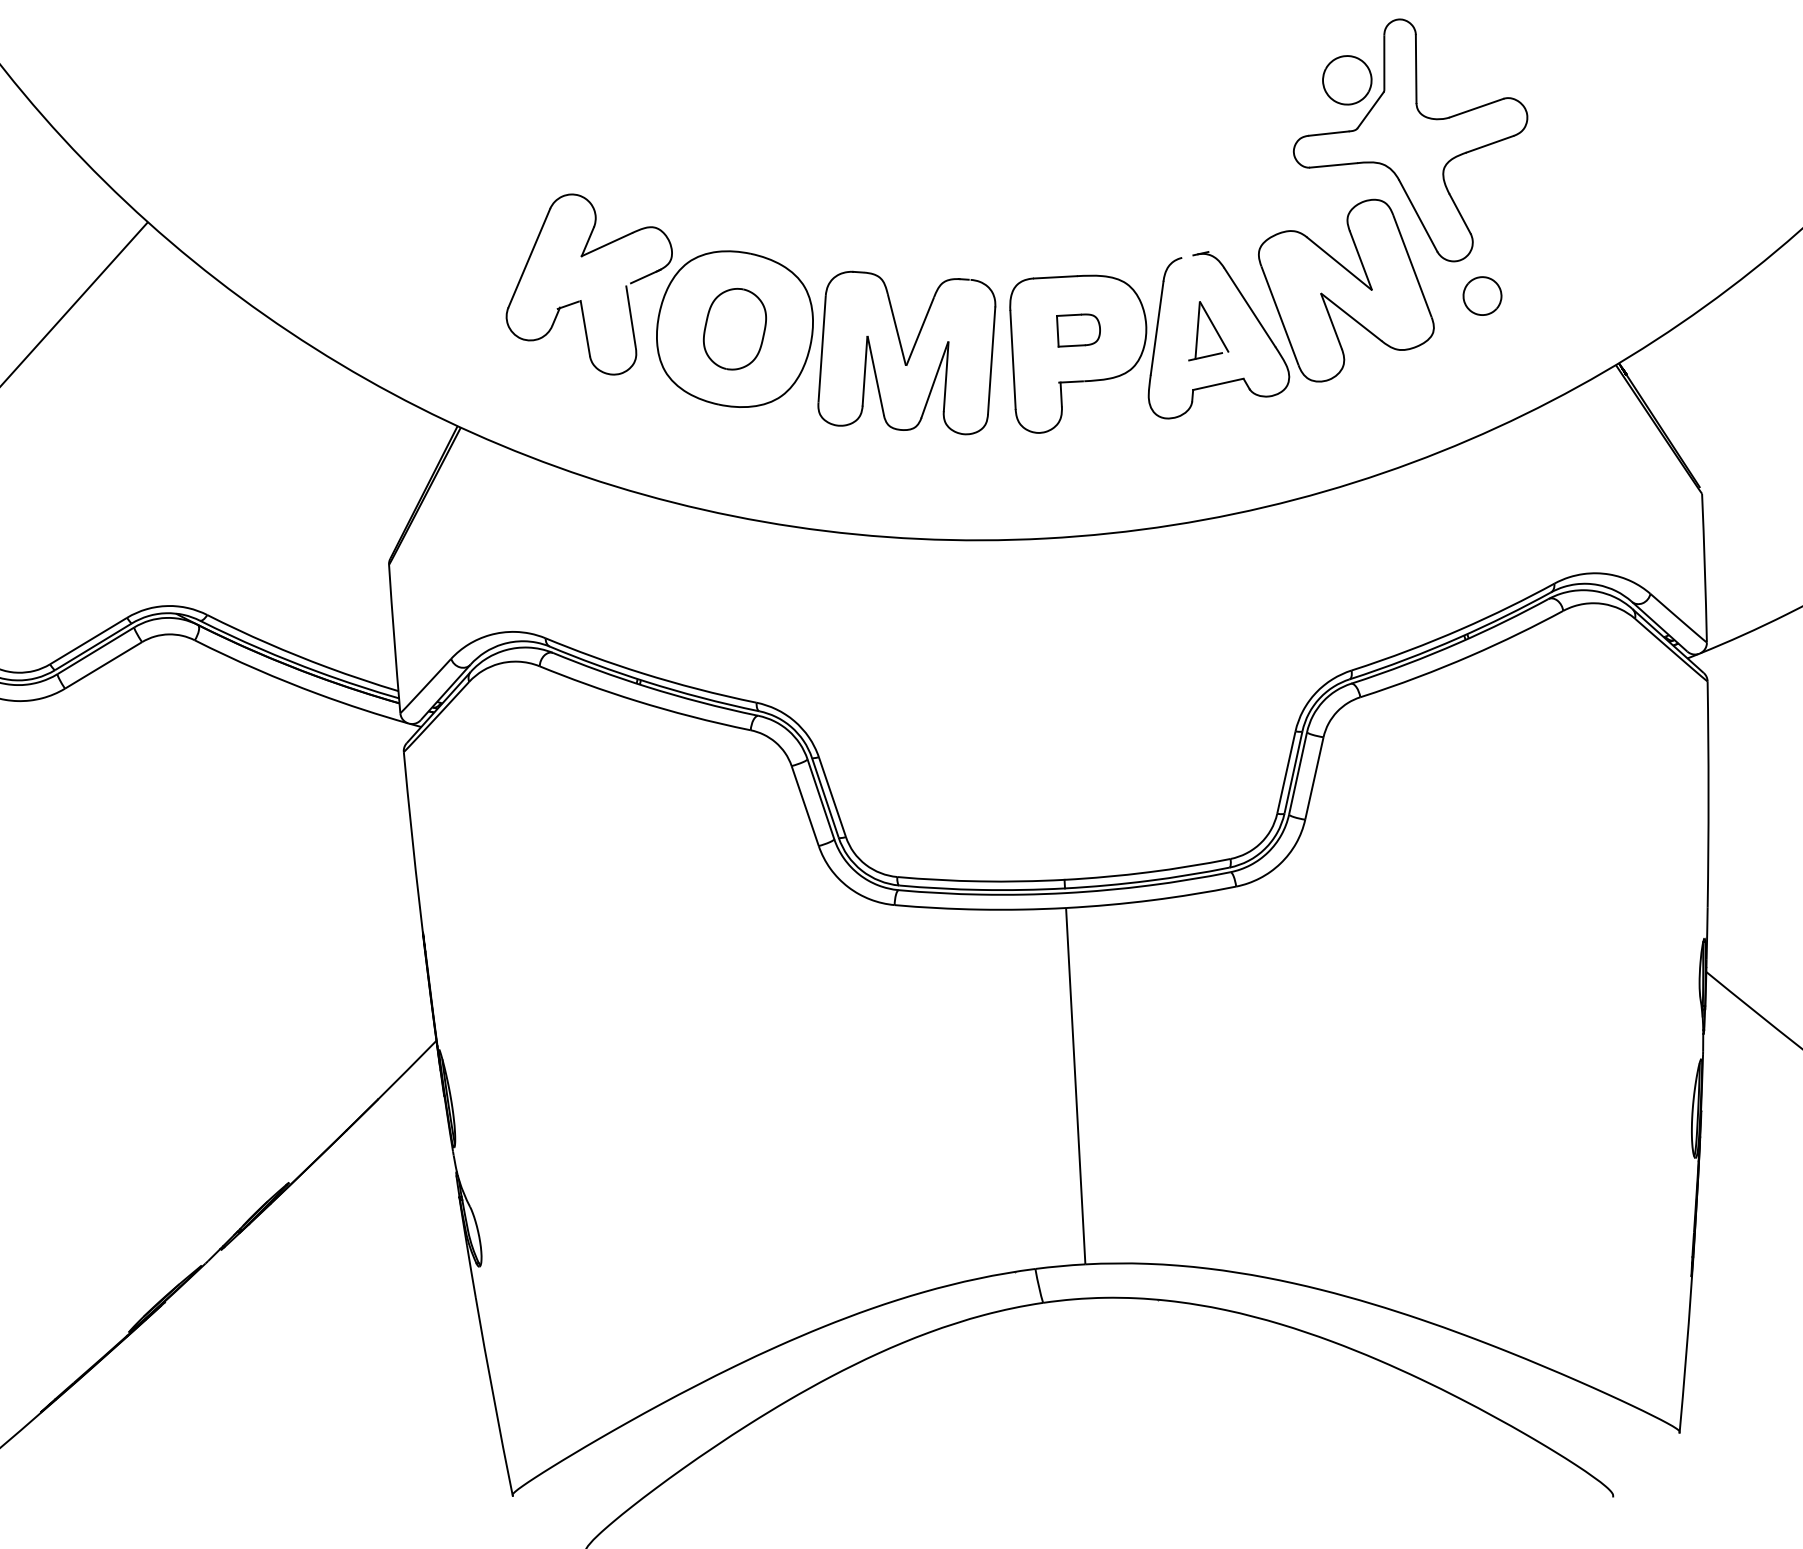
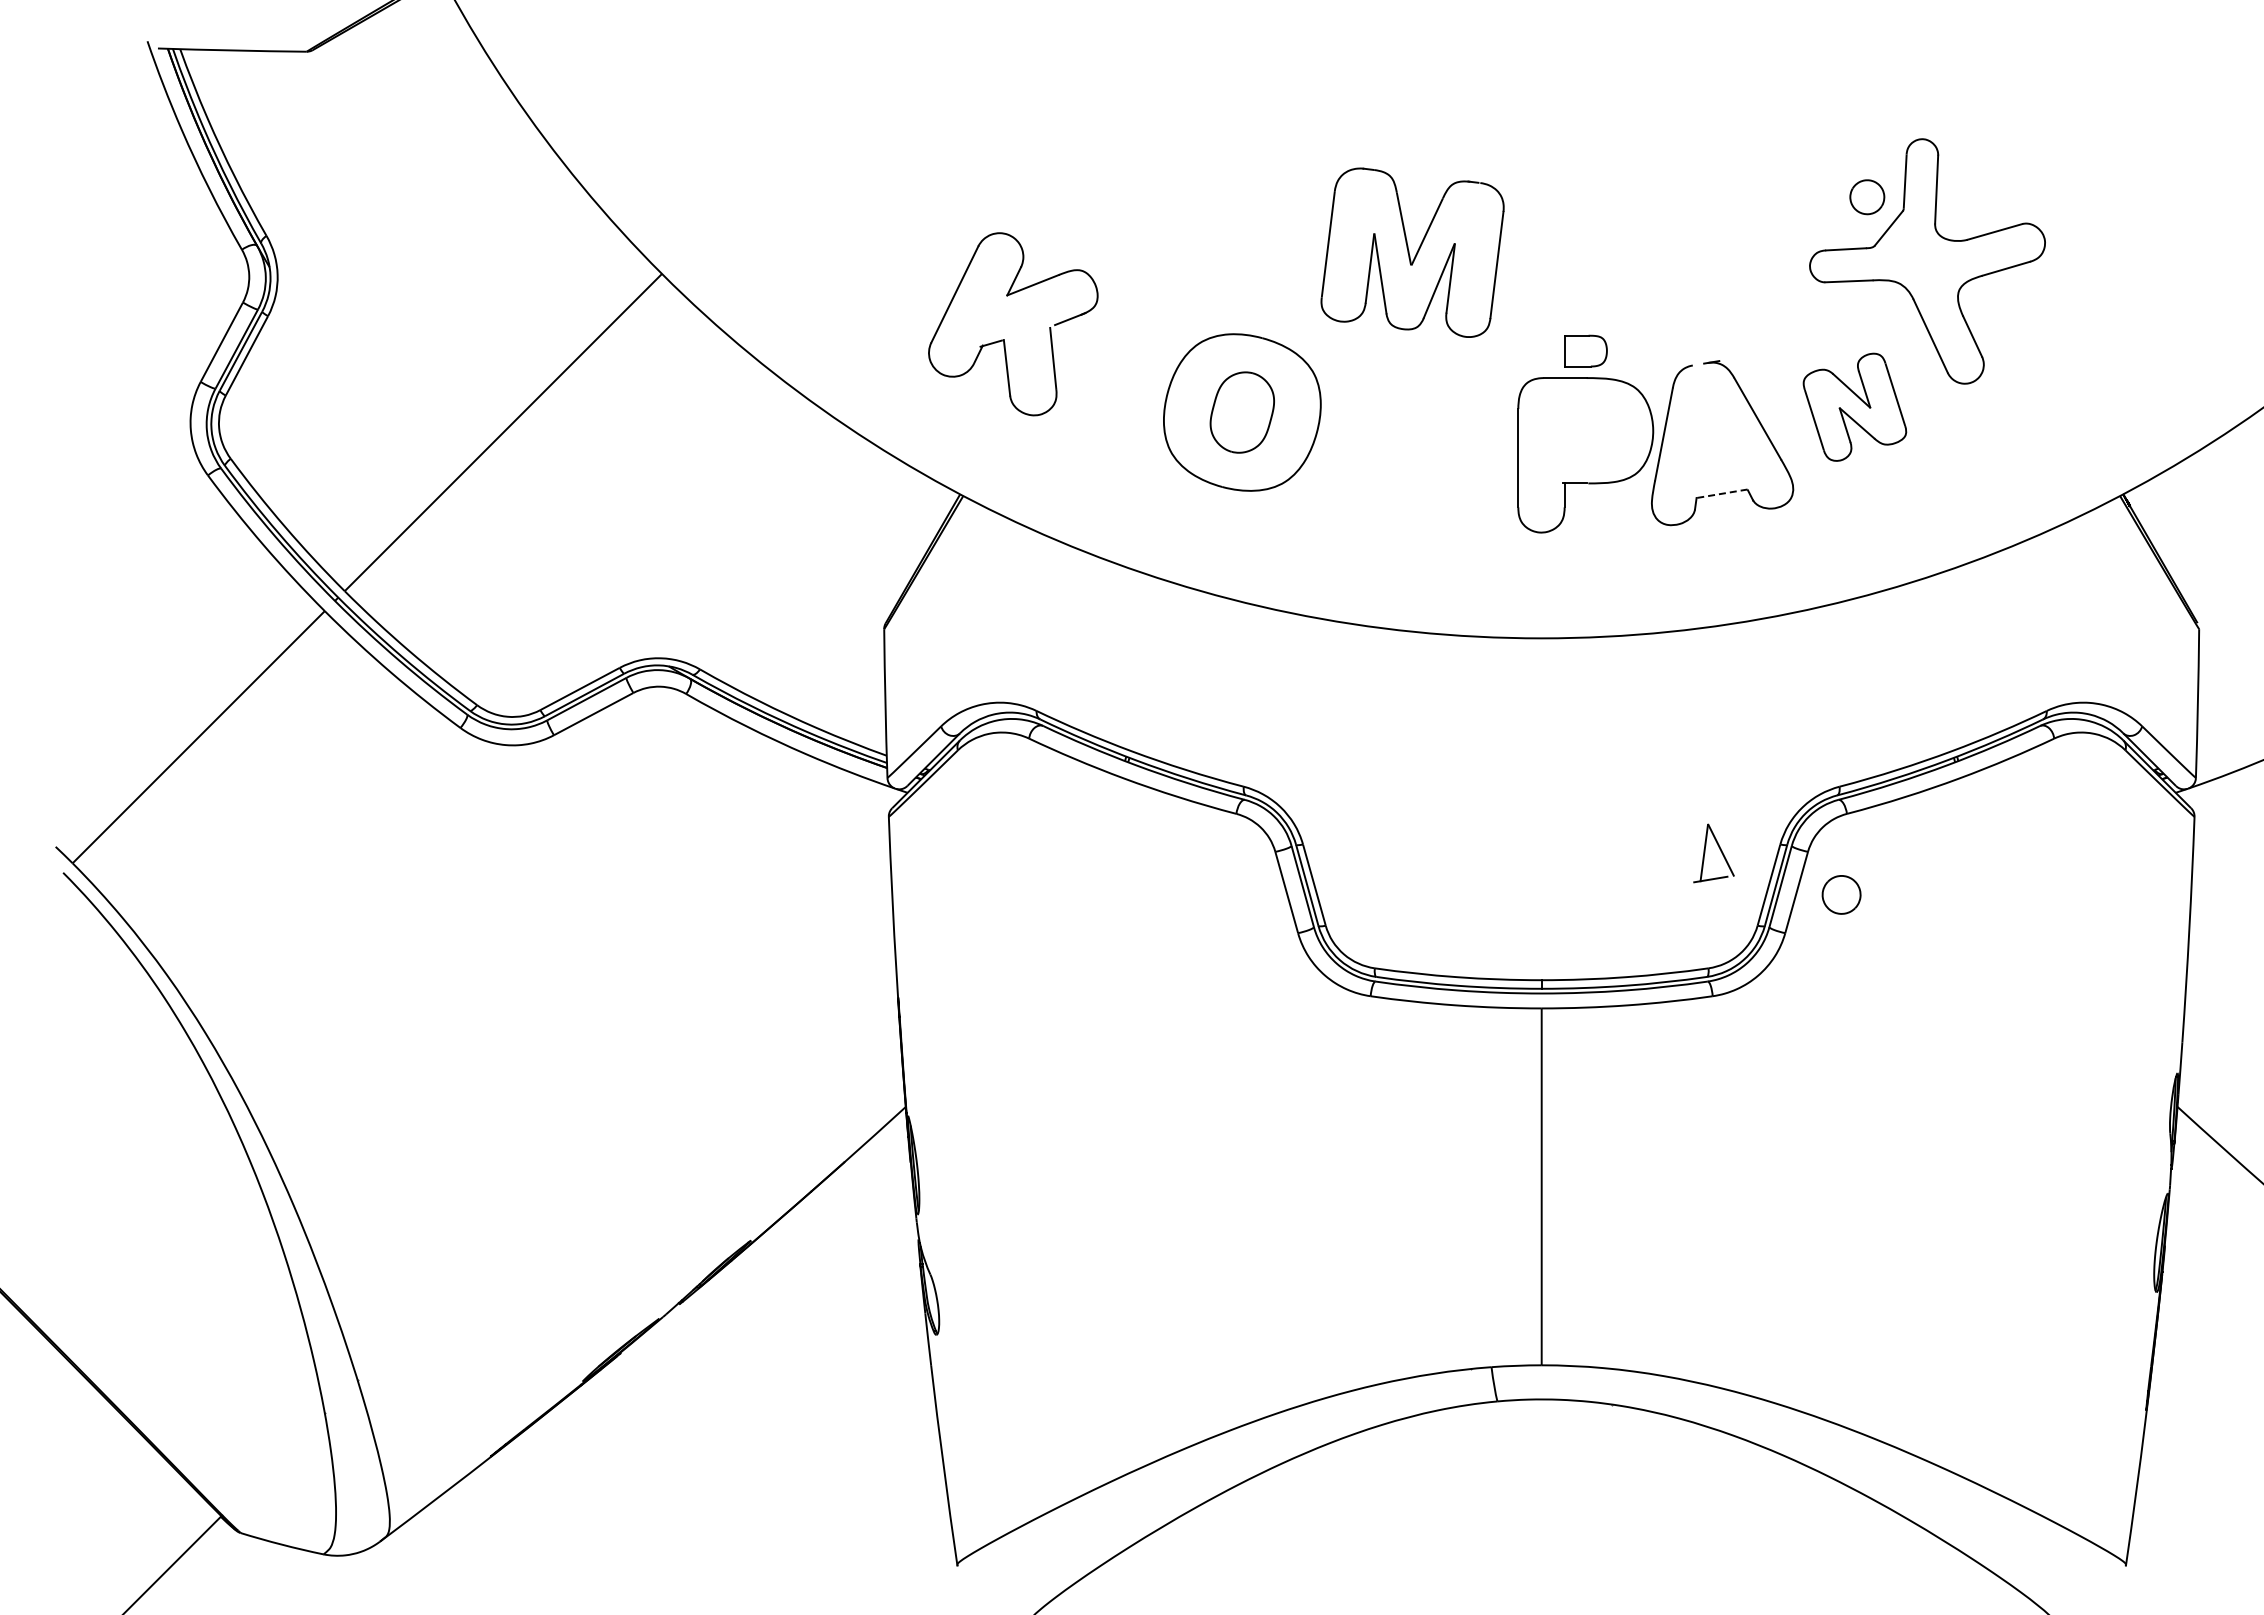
part: (1347, 80) -> (1867, 197), size x0.7
part: (1345, 291) -> (1854, 407), size x0.6
part: (1482, 295) -> (1841, 894), moved
part: (581, 300) -> (1004, 339), moved
part: (1212, 326) -> (1719, 849), moved
part: (1078, 329) -> (1585, 350), moved
part: (906, 352) -> (1412, 252), moved
line: (1218, 384) -> (1722, 493), solid -> dashed

